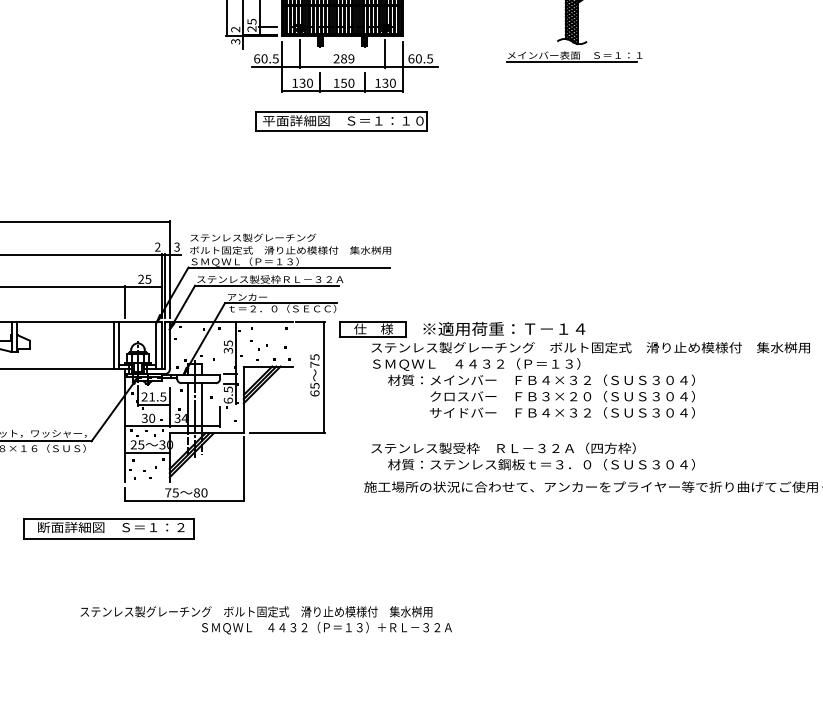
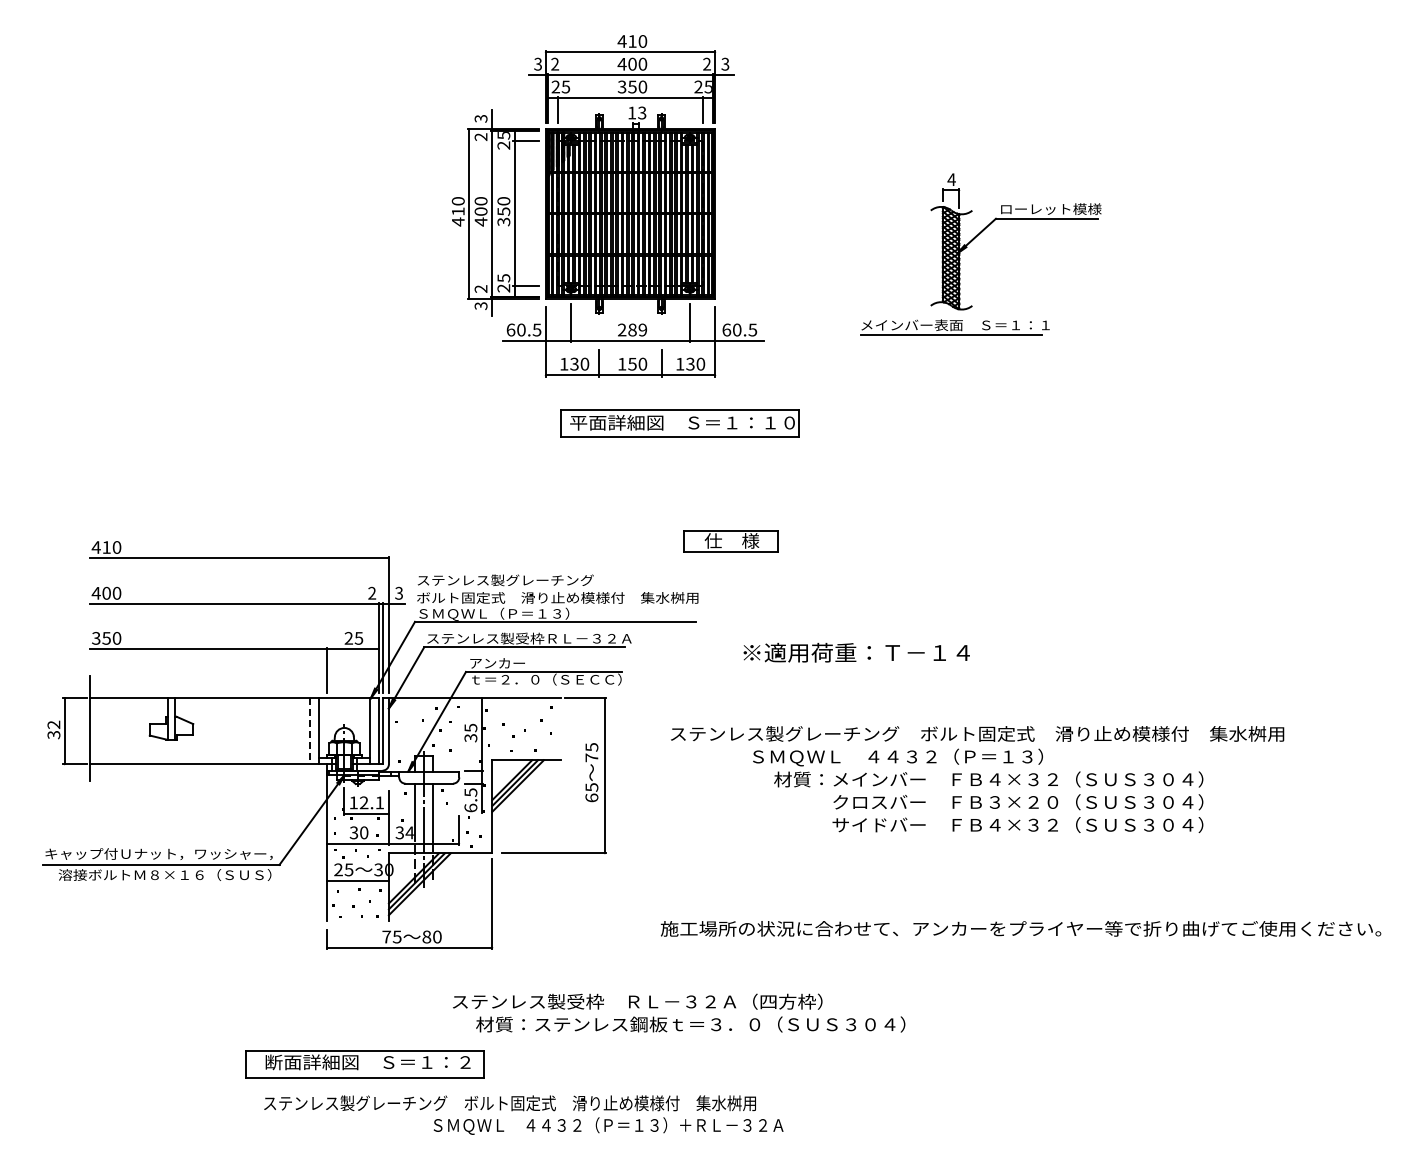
part: (341, 121) -> (679, 423), moved
text: (504, 328) -> (856, 652), moved
part: (372, 329) -> (730, 541), moved
line: (113, 345) -> (310, 731), solid -> dashed
text: (534, 388) -> (978, 790), moved
text: (153, 396) -> (366, 802), 21.5 -> 12.1
text: (533, 456) -> (679, 1012), moved
part: (108, 529) -> (364, 1064), moved

